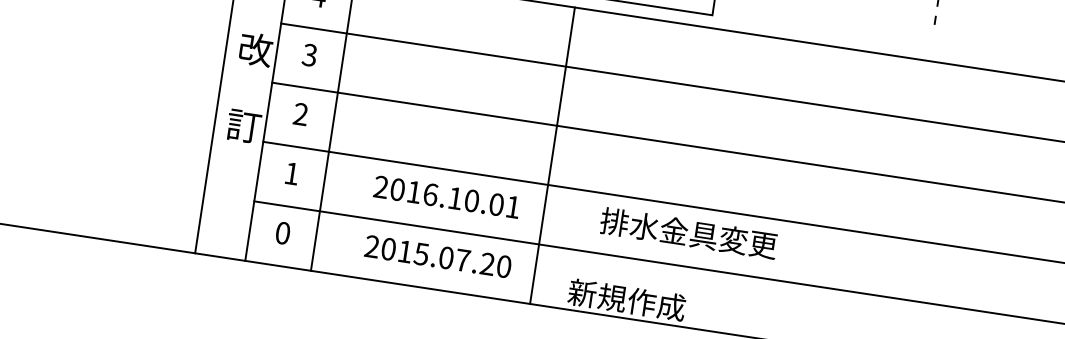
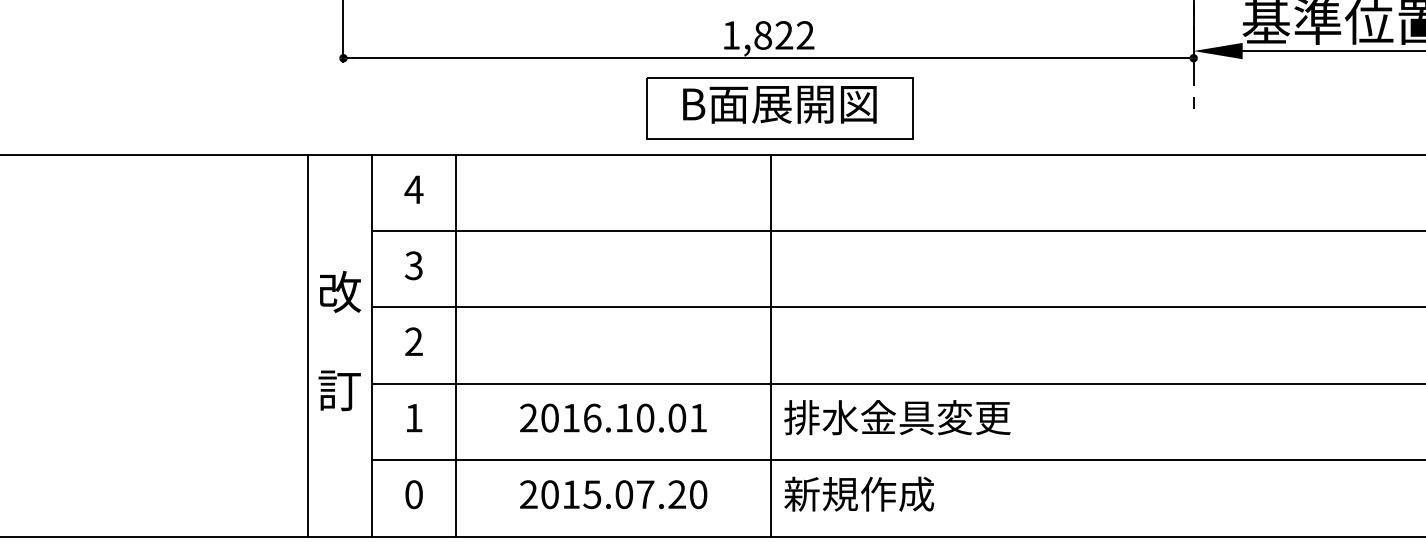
text: (249, 88) -> (339, 341), moved
line: (552, 155) -> (771, 345), moved
text: (688, 233) -> (897, 417), moved
text: (627, 299) -> (859, 493), moved

